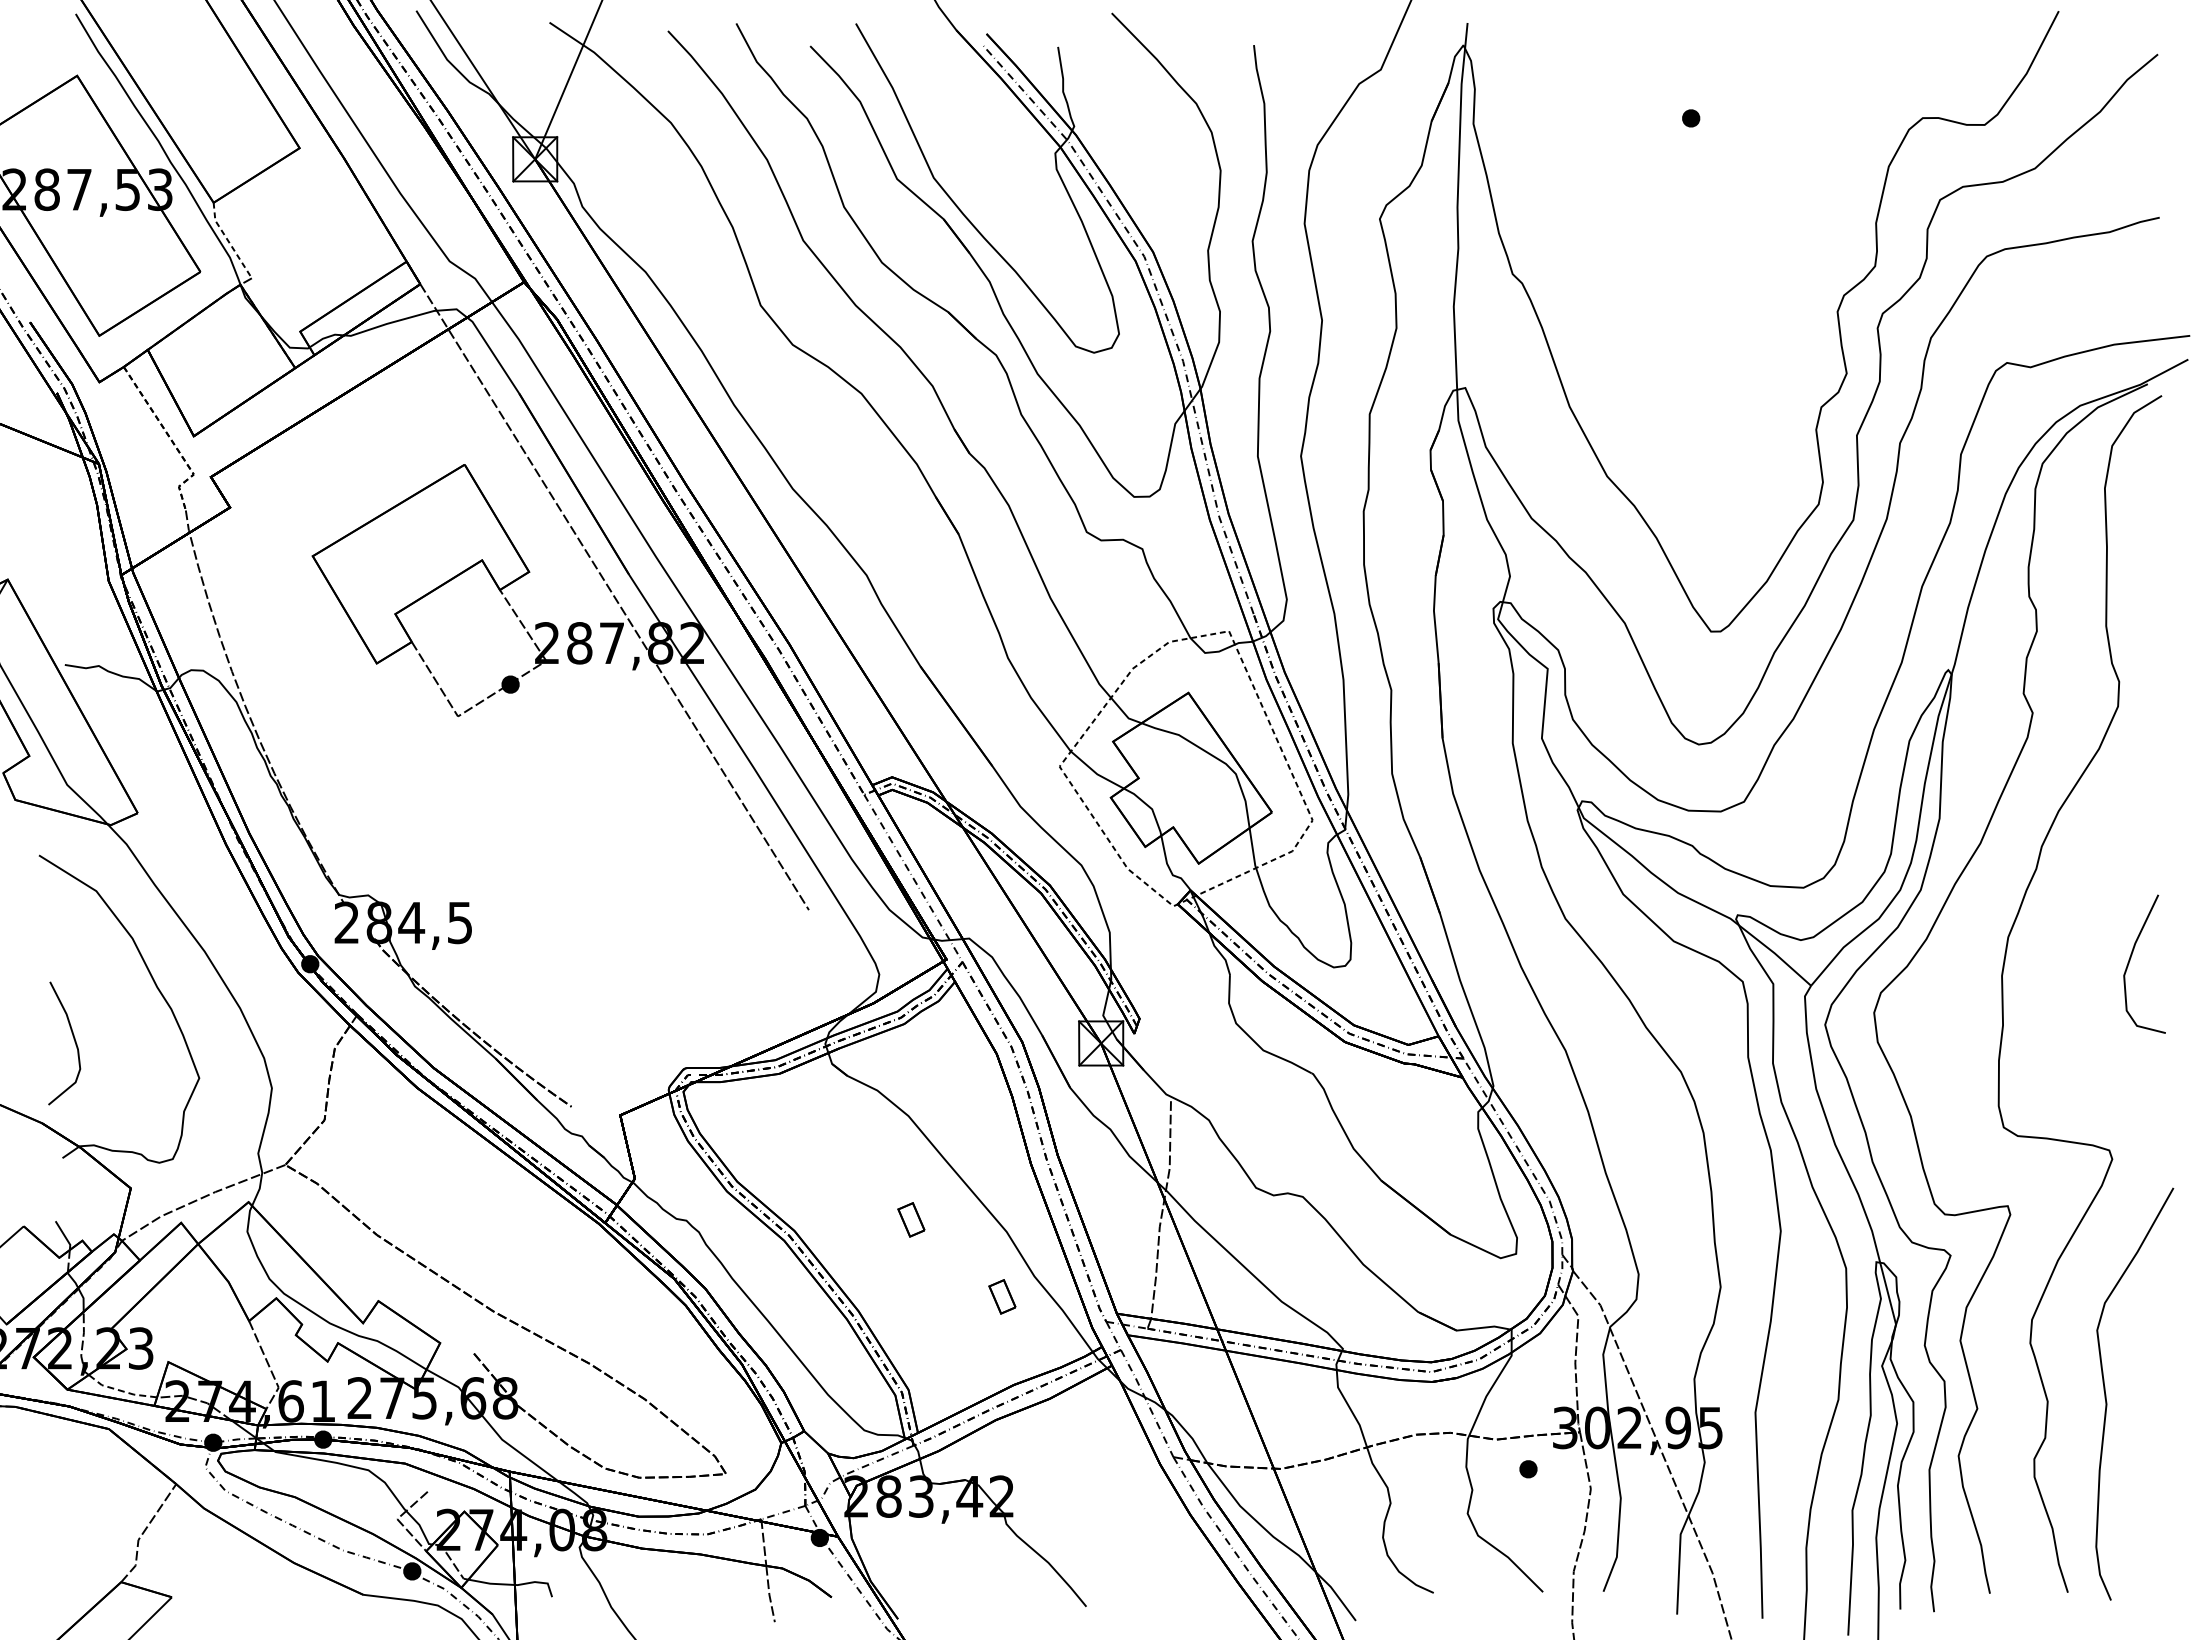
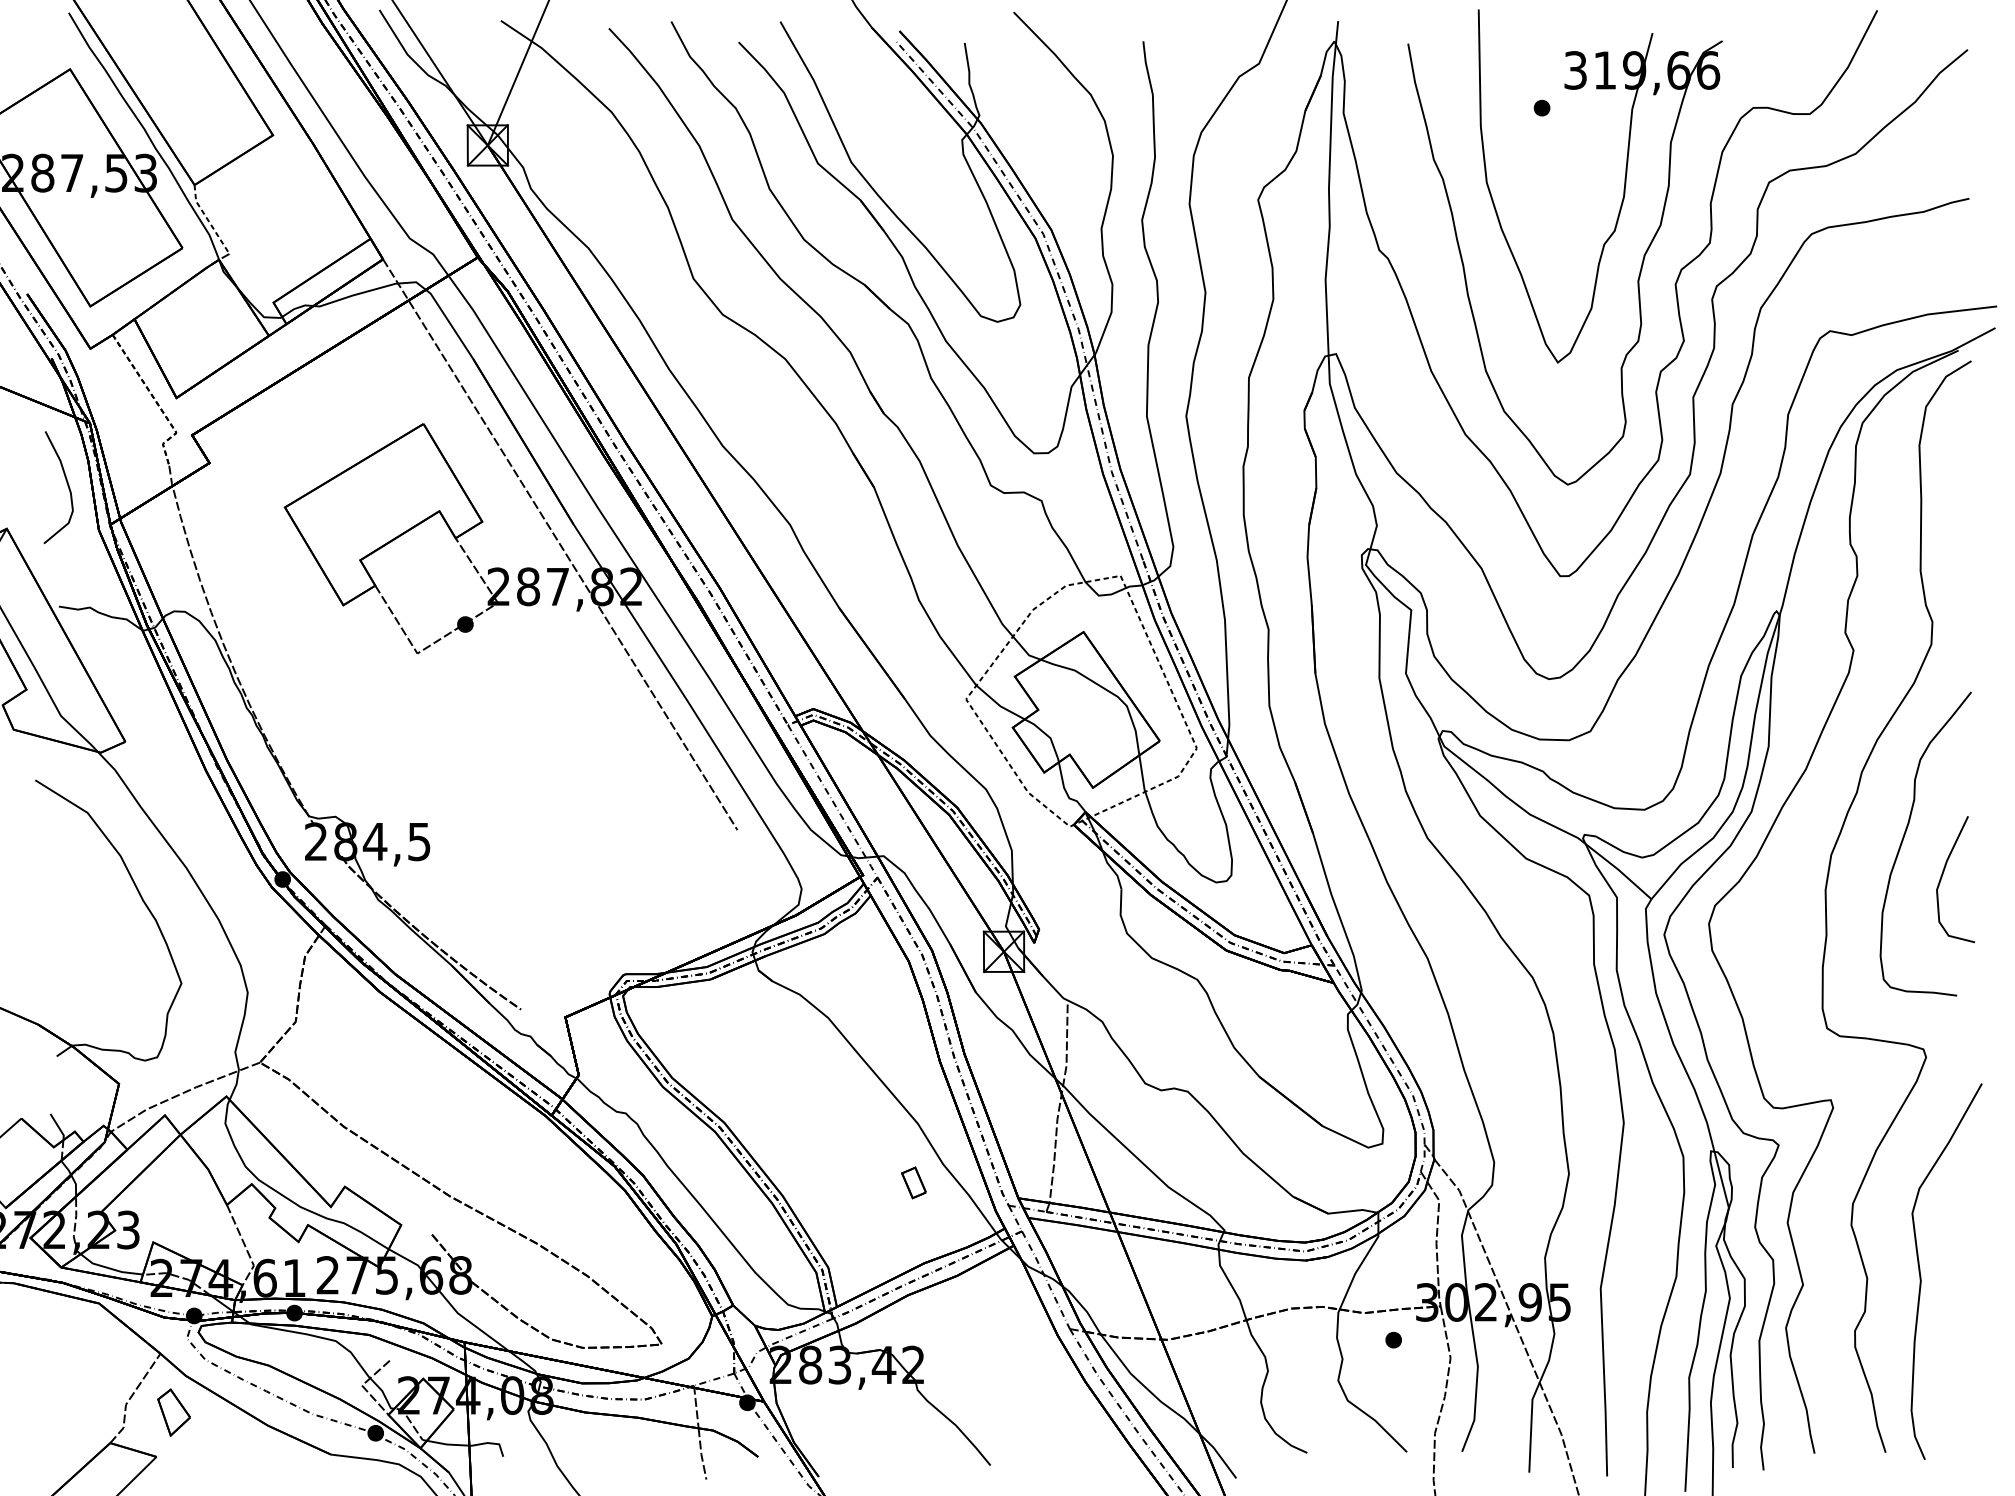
part: (1754, 281) -> (1599, 256), added
curve: (2088, 918) -> (1904, 837), added
curve: (73, 1039) -> (66, 483), moved
part: (911, 1219) -> (831, 1112), removed
line: (120, 1390) -> (109, 1268), dashed -> solid
part: (190, 1548) -> (173, 1412), added

